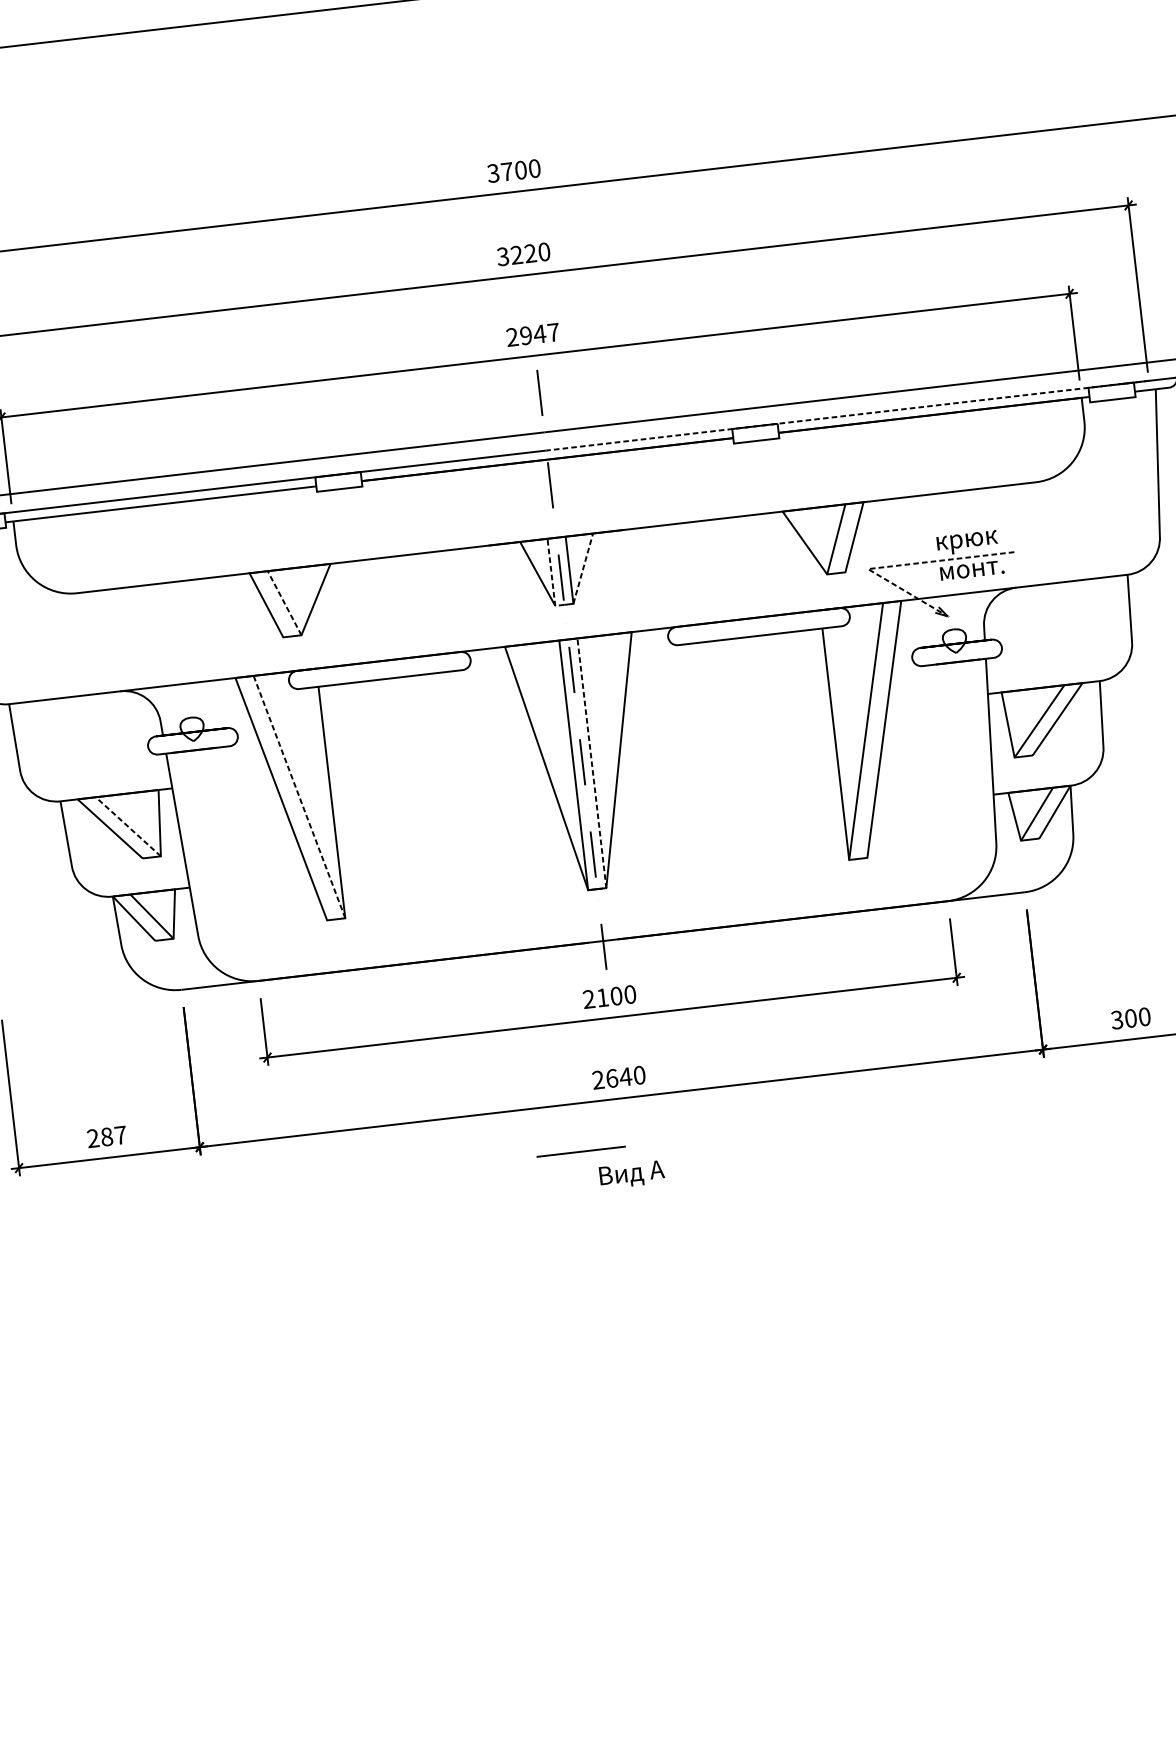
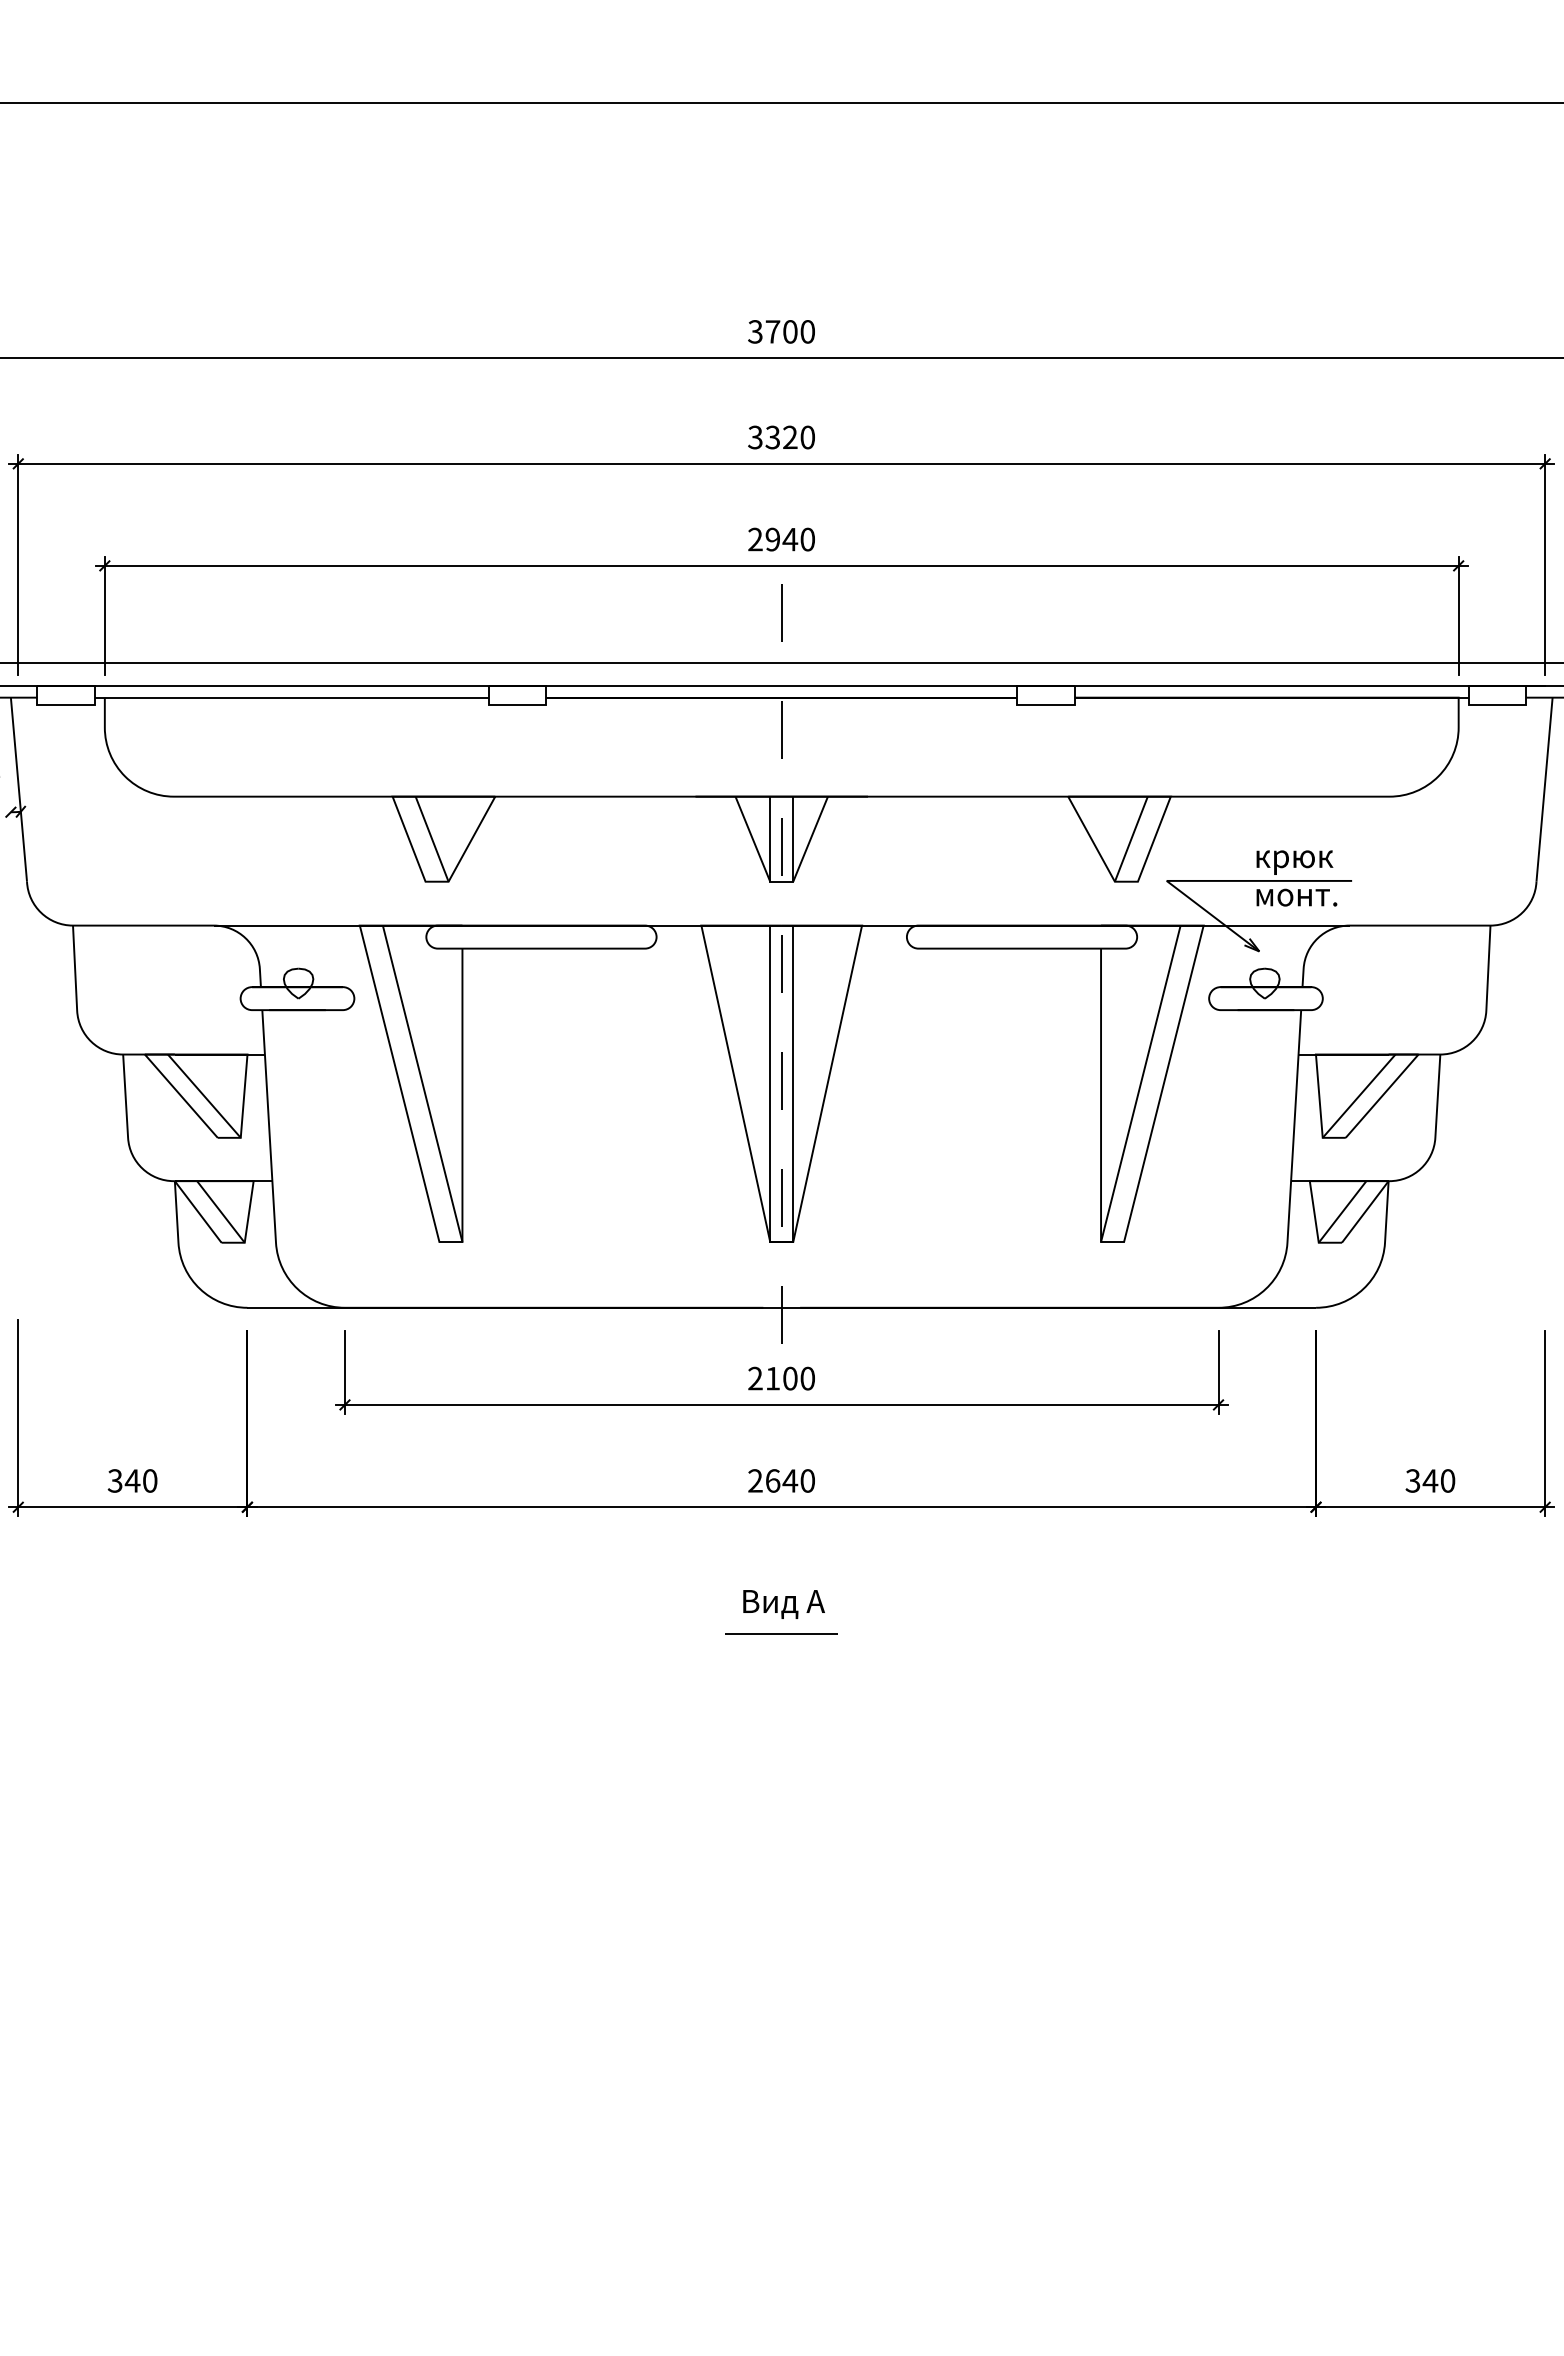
text: (516, 255) -> (772, 437), 3220 -> 3320
text: (553, 332) -> (807, 539), 2947 -> 2940
line: (847, 415) -> (1163, 686), dashed -> solid
line: (893, 565) -> (1199, 880), dashed -> solid
line: (583, 568) -> (810, 839), dashed -> solid
line: (552, 577) -> (770, 845), dashed -> solid
line: (284, 603) -> (432, 839), dashed -> solid
line: (592, 768) -> (793, 1090), dashed -> solid
line: (299, 796) -> (422, 1083), dashed -> solid
line: (128, 826) -> (204, 1095), dashed -> solid
text: (1130, 1018) -> (1430, 1480), 300 -> 340
text: (106, 1136) -> (132, 1480), 287 -> 340
line: (581, 1151) -> (781, 1633), moved

